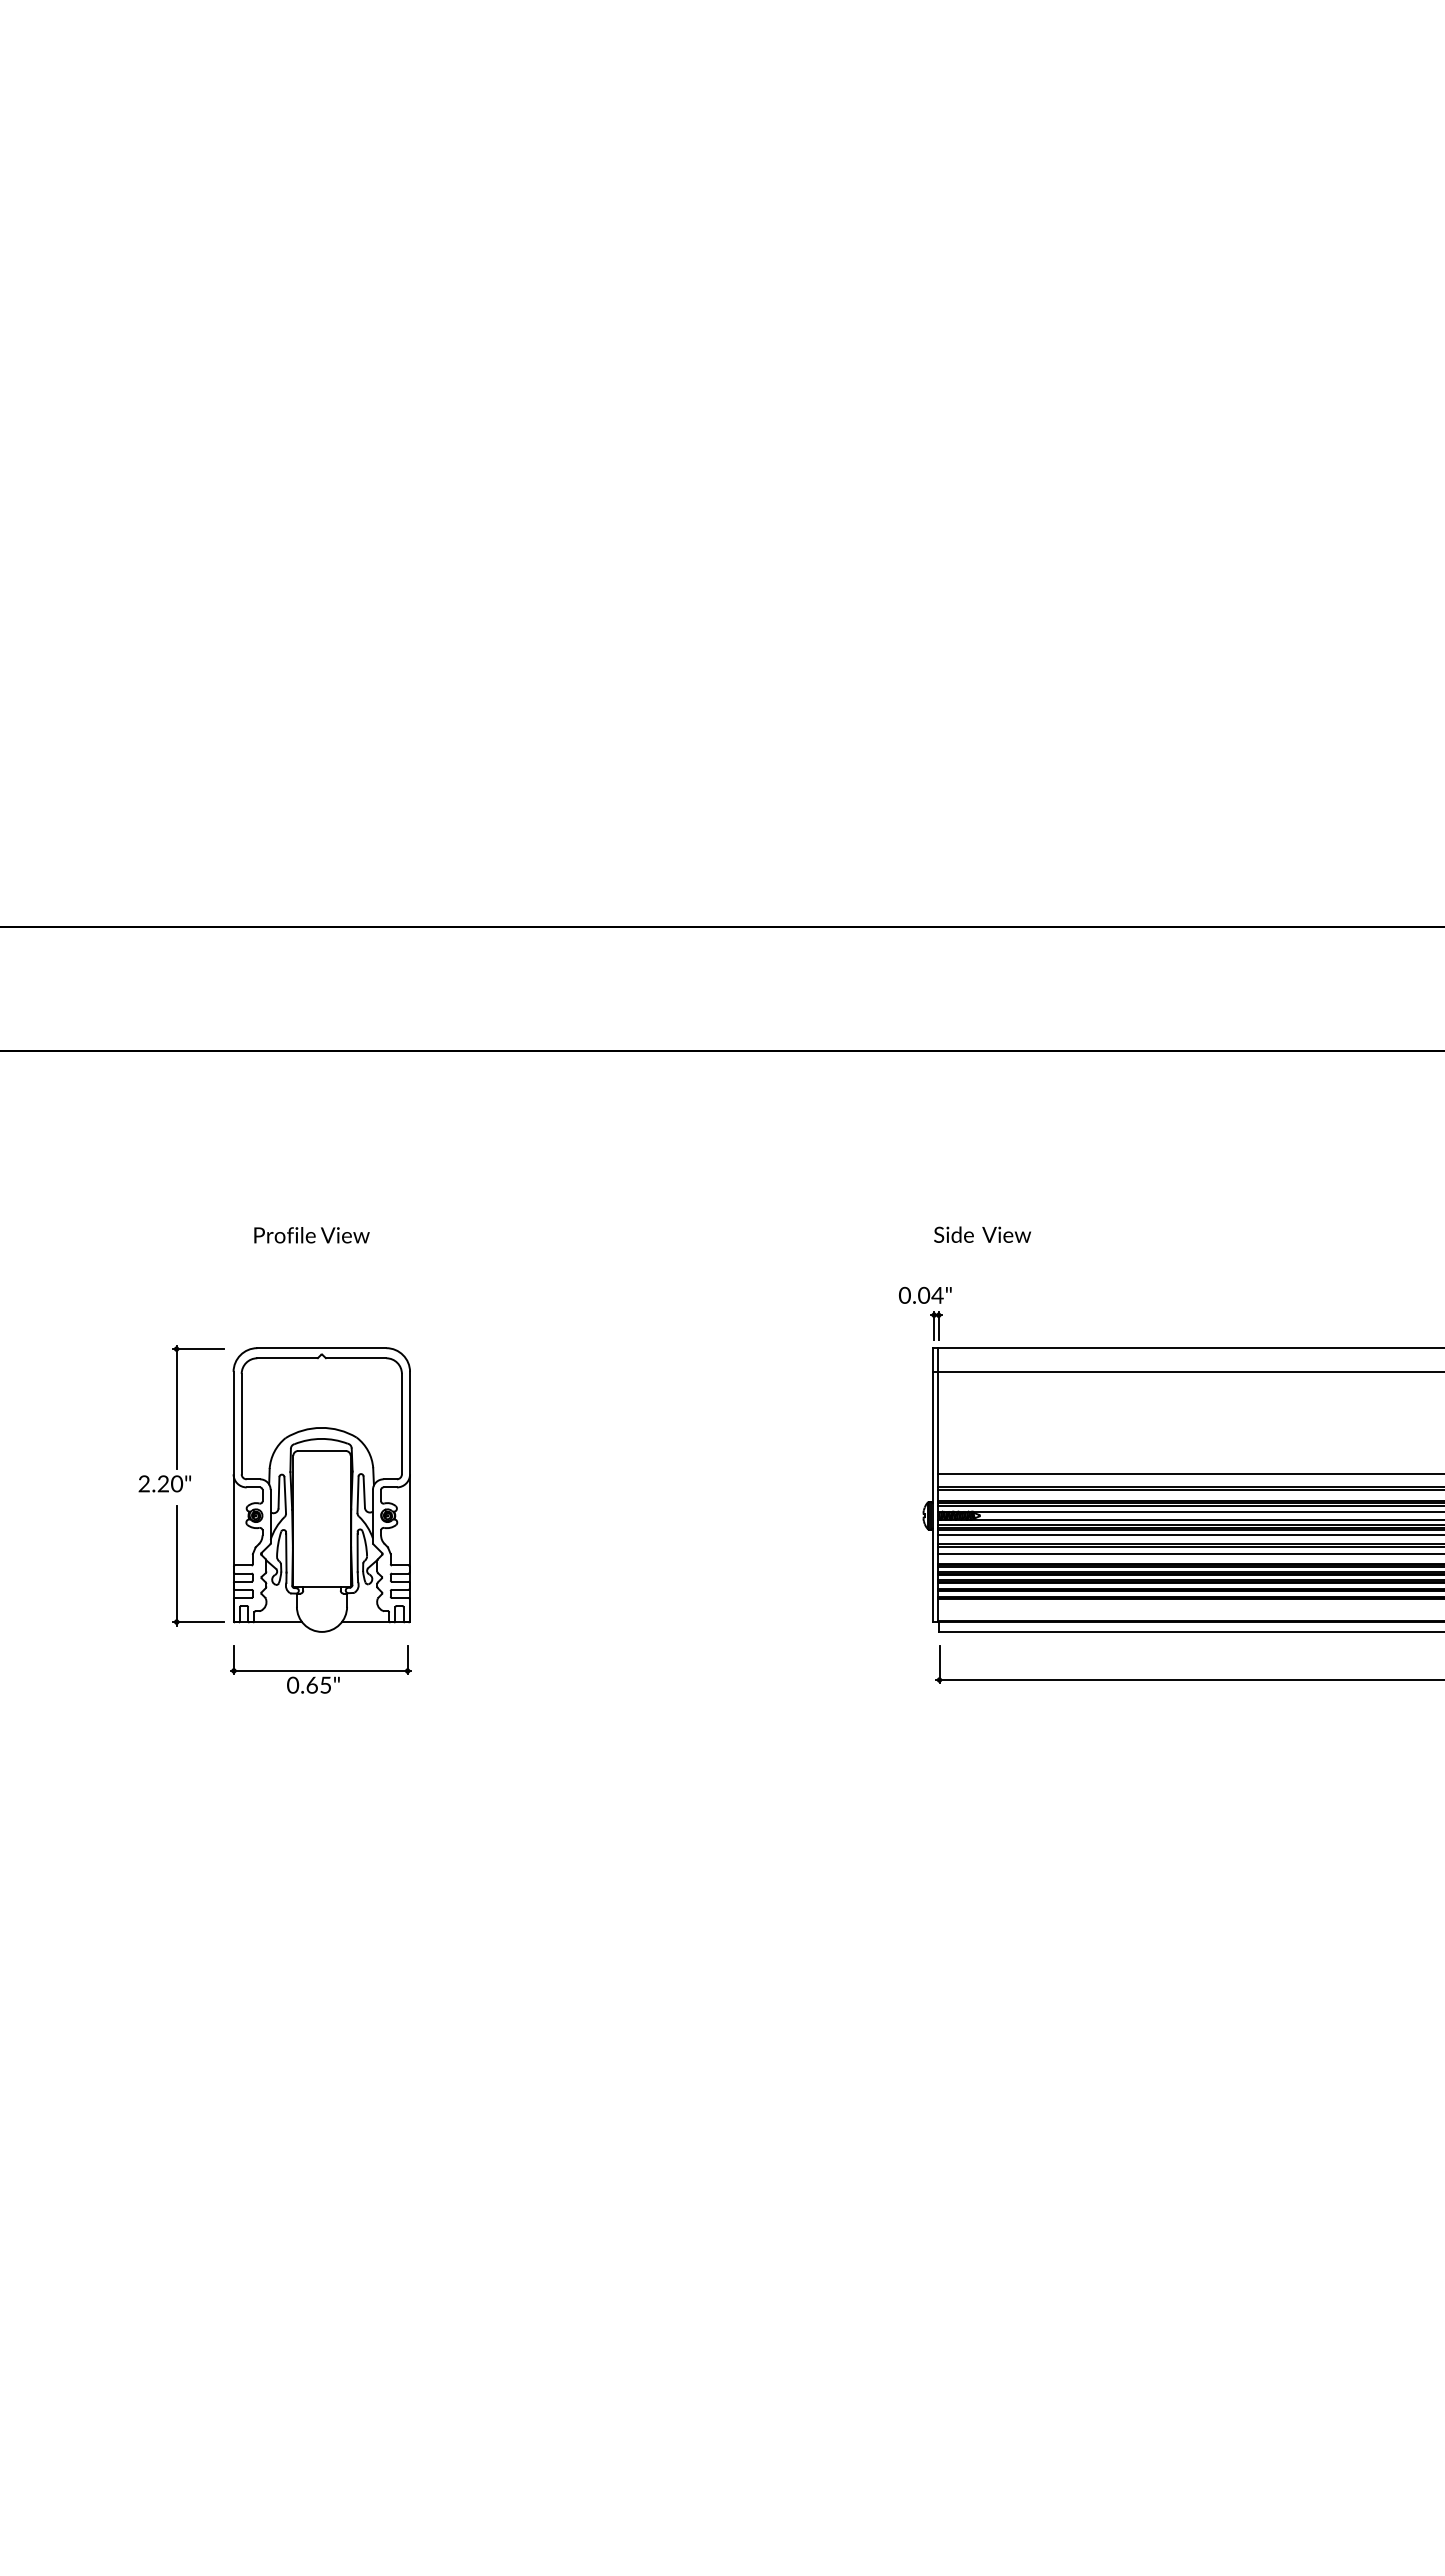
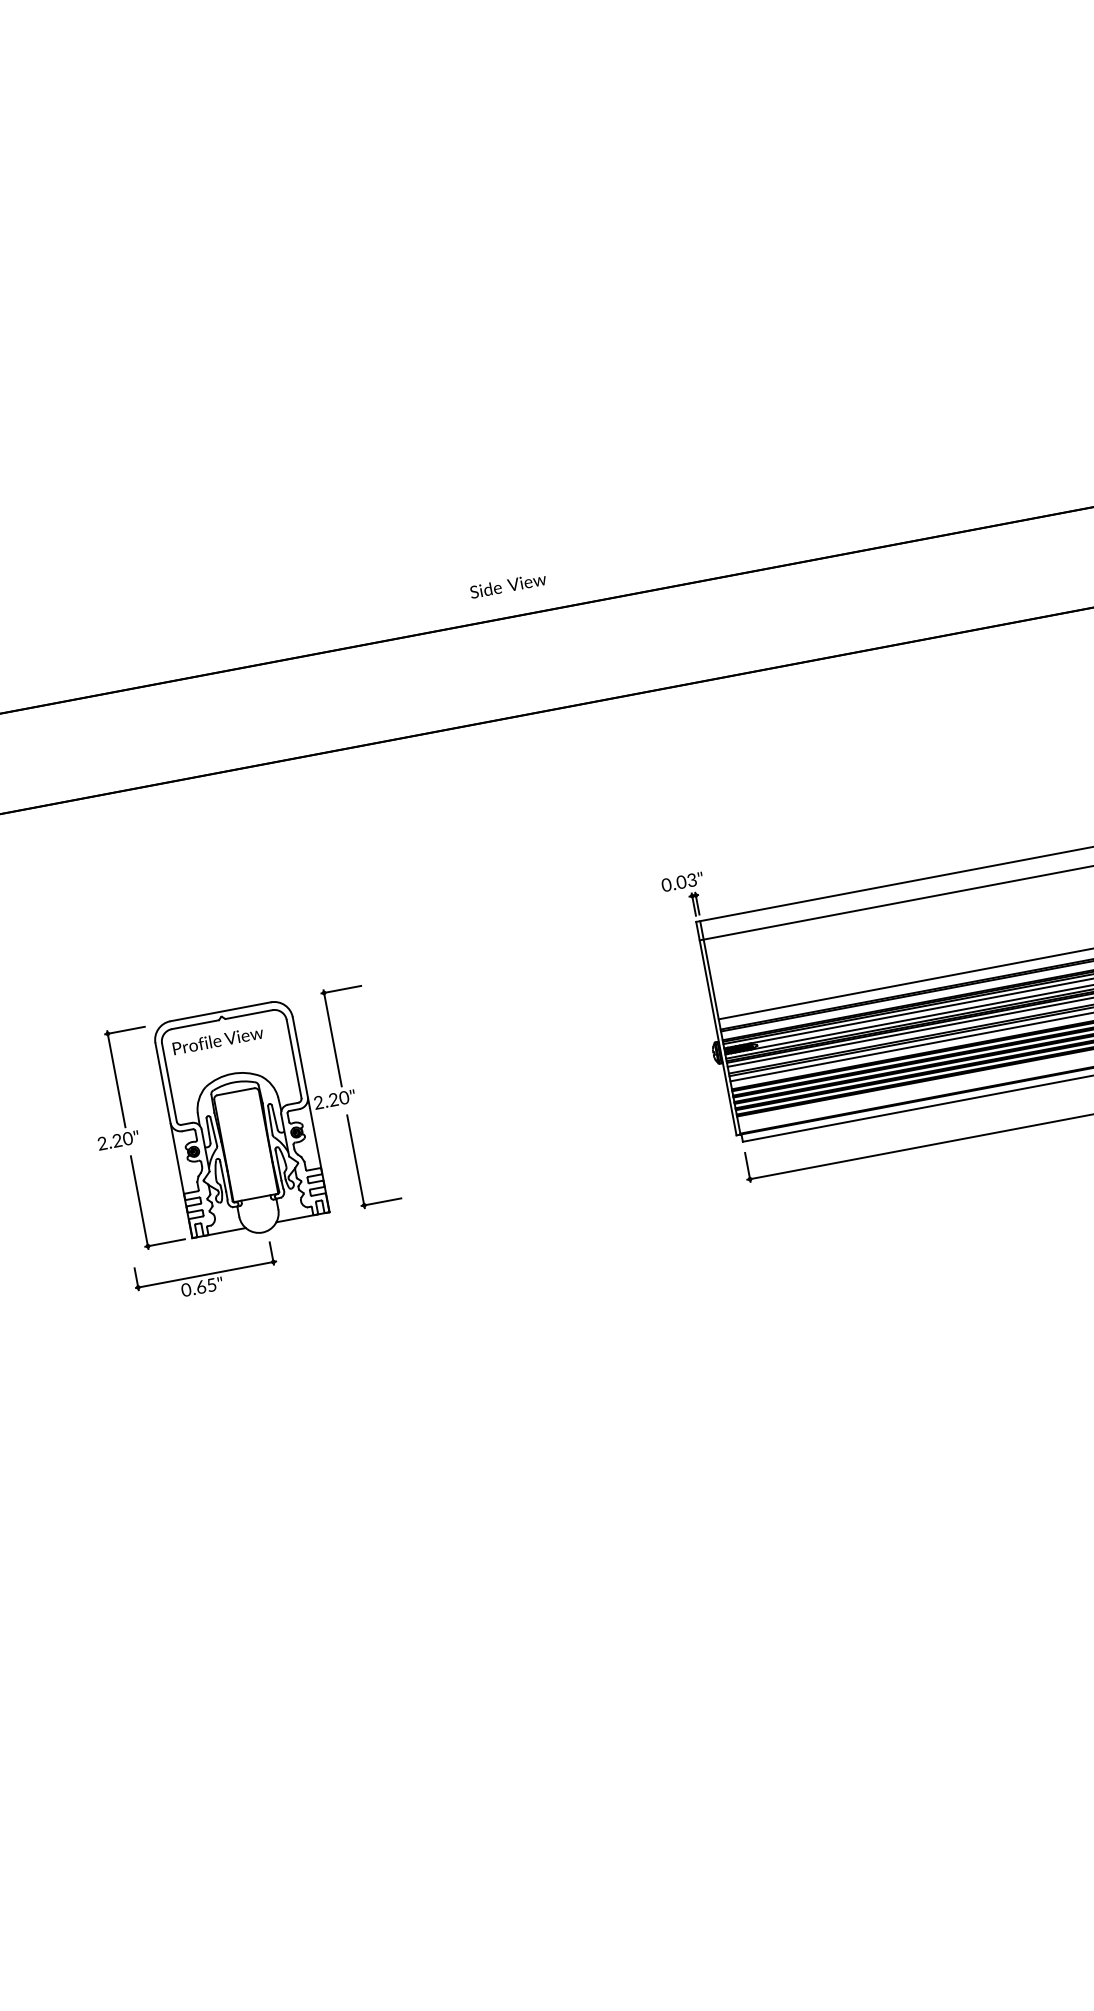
text: (982, 1234) -> (508, 585), moved
text: (311, 1235) -> (217, 1040), moved
text: (937, 1294) -> (691, 879), 0.04" -> 0.03"
part: (459, 1485) -> (347, 1098), added
part: (320, 1669) -> (205, 1273), moved

